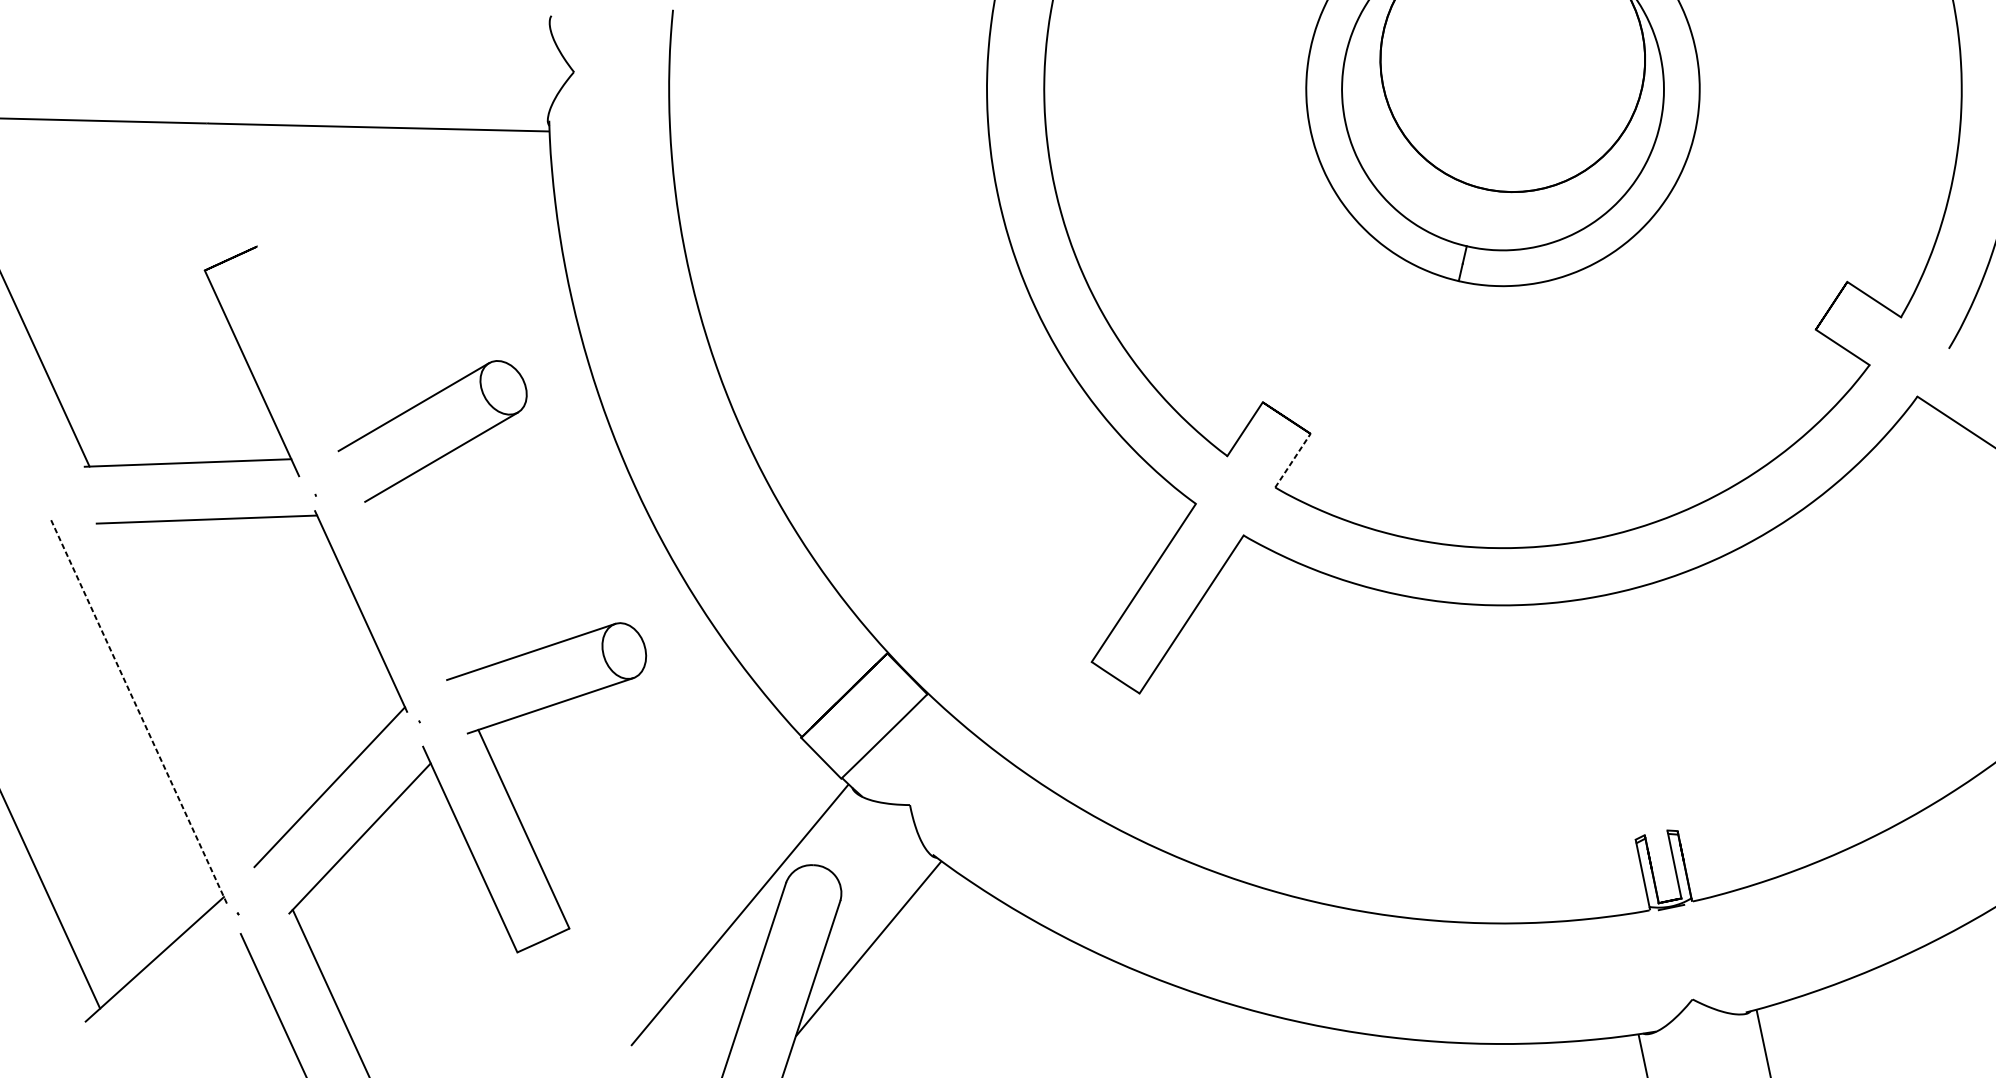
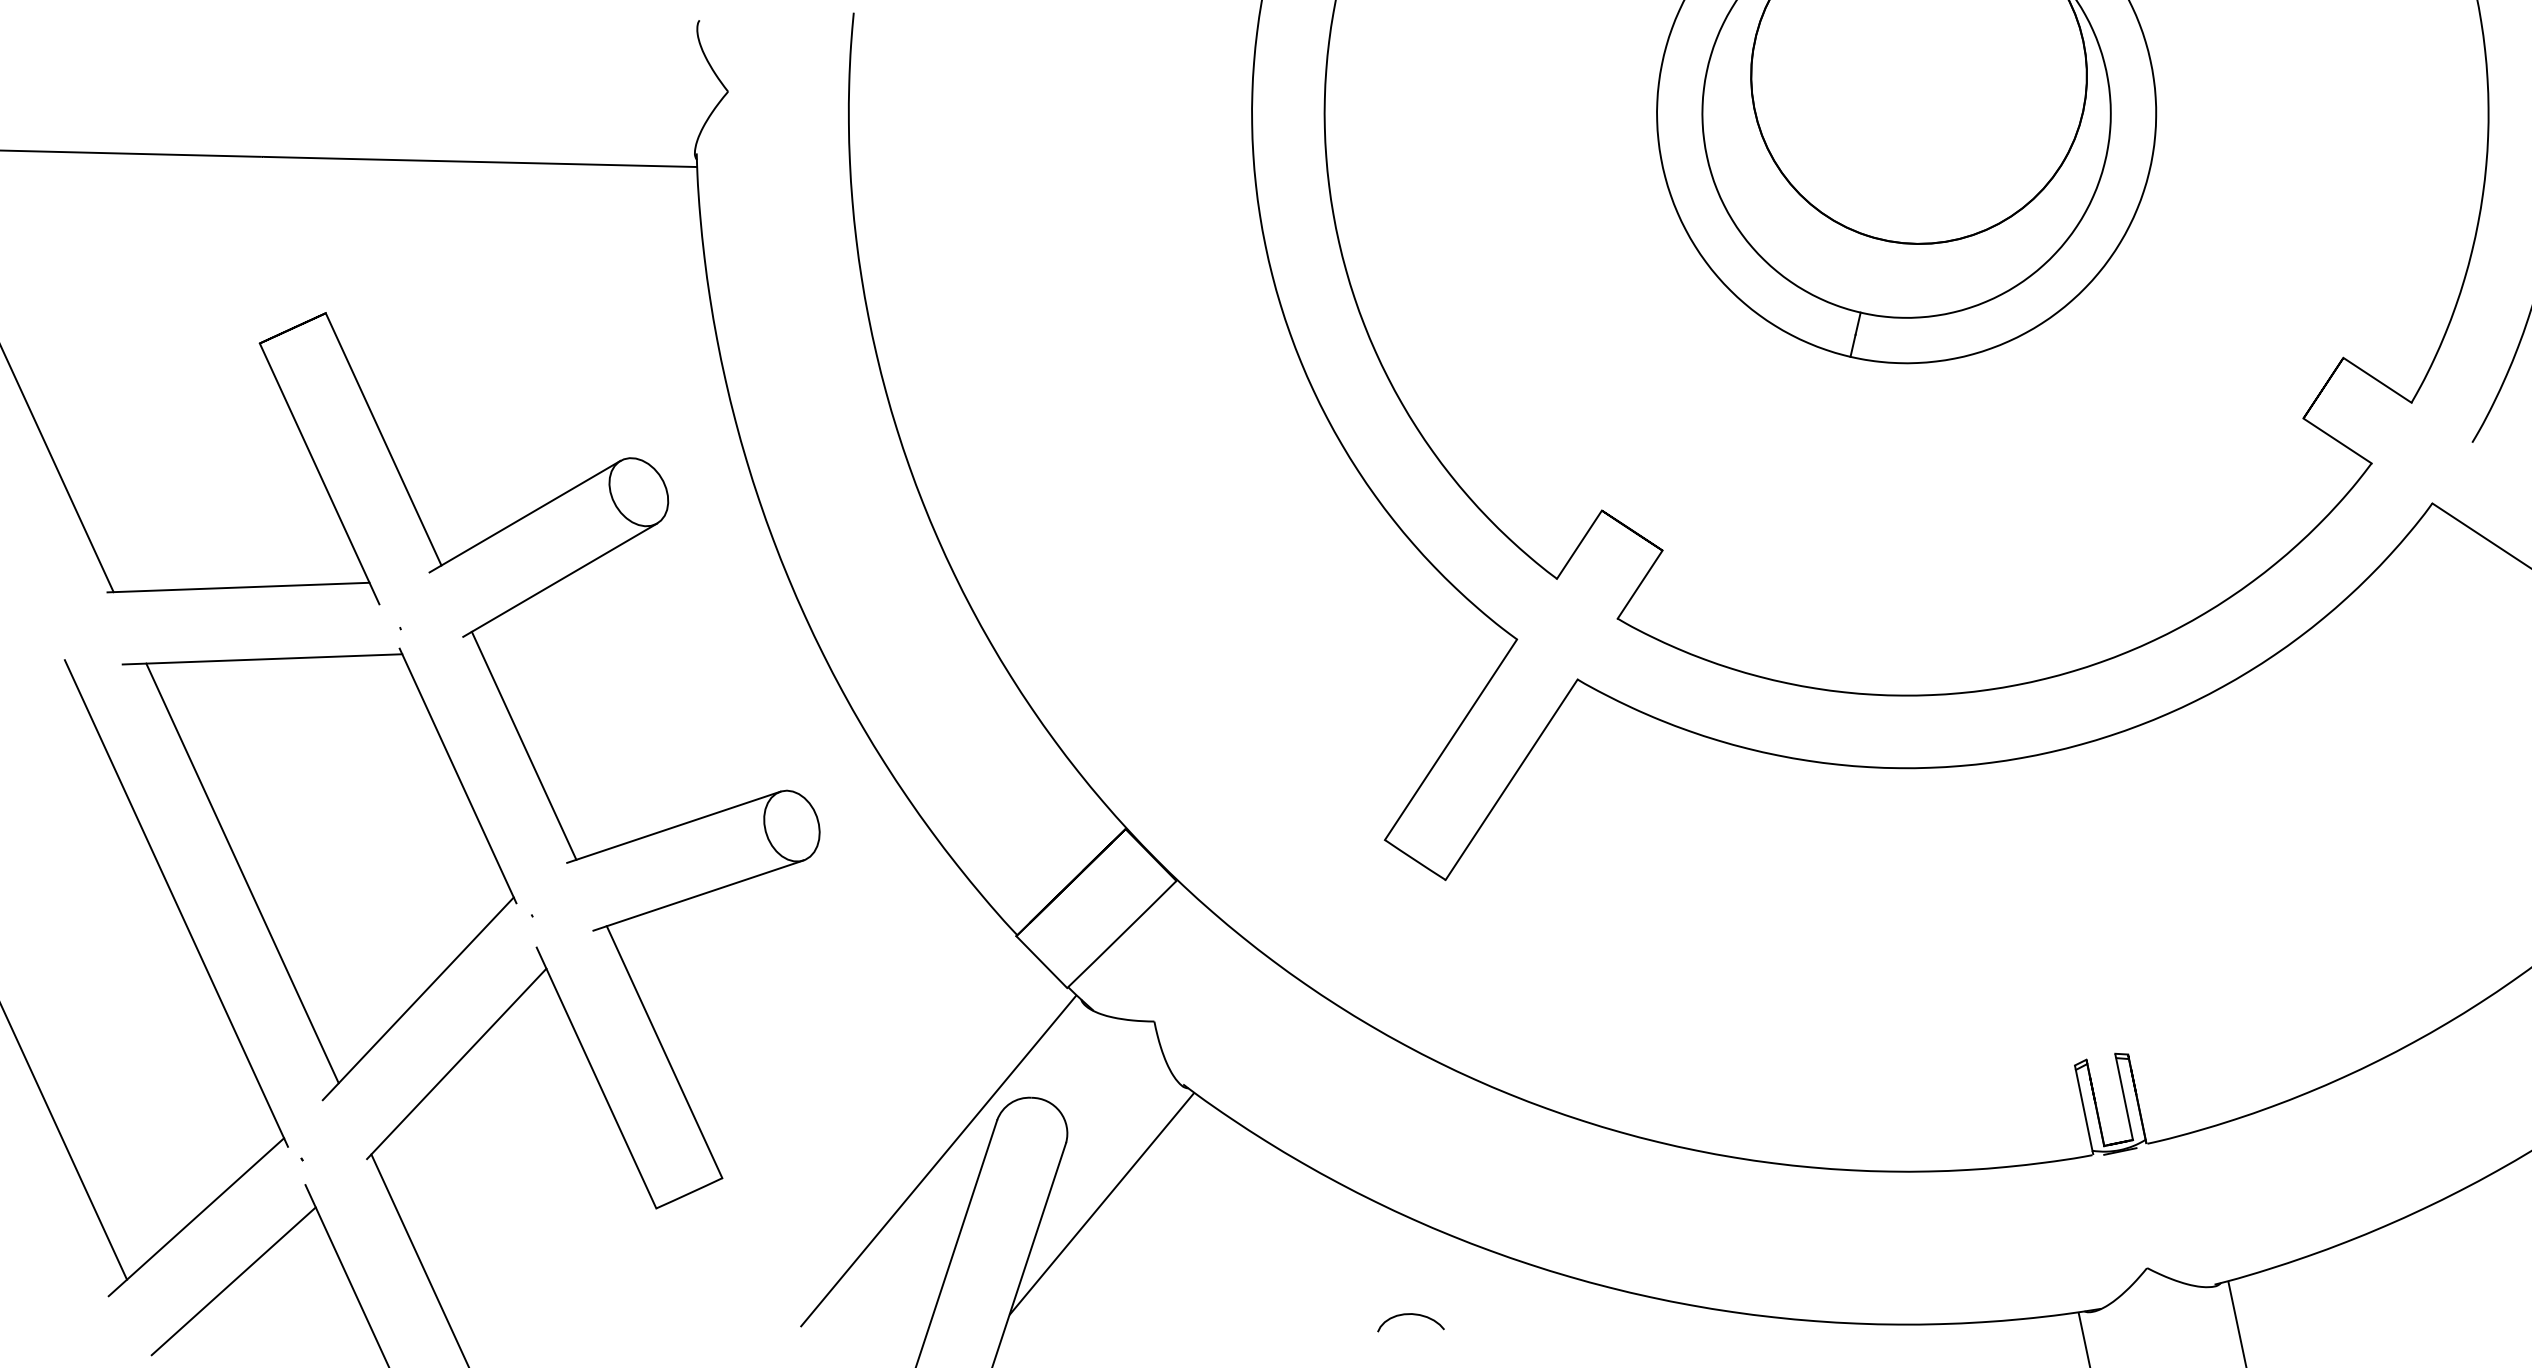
line: (302, 346) -> (383, 439), added
line: (1293, 460) -> (1640, 584), dashed -> solid
line: (412, 587) -> (523, 745), added
line: (191, 688) -> (242, 873), added
line: (139, 712) -> (176, 903), dashed -> solid
line: (184, 1010) -> (233, 1281), added
curve: (1109, 1036) -> (1407, 1315), added

